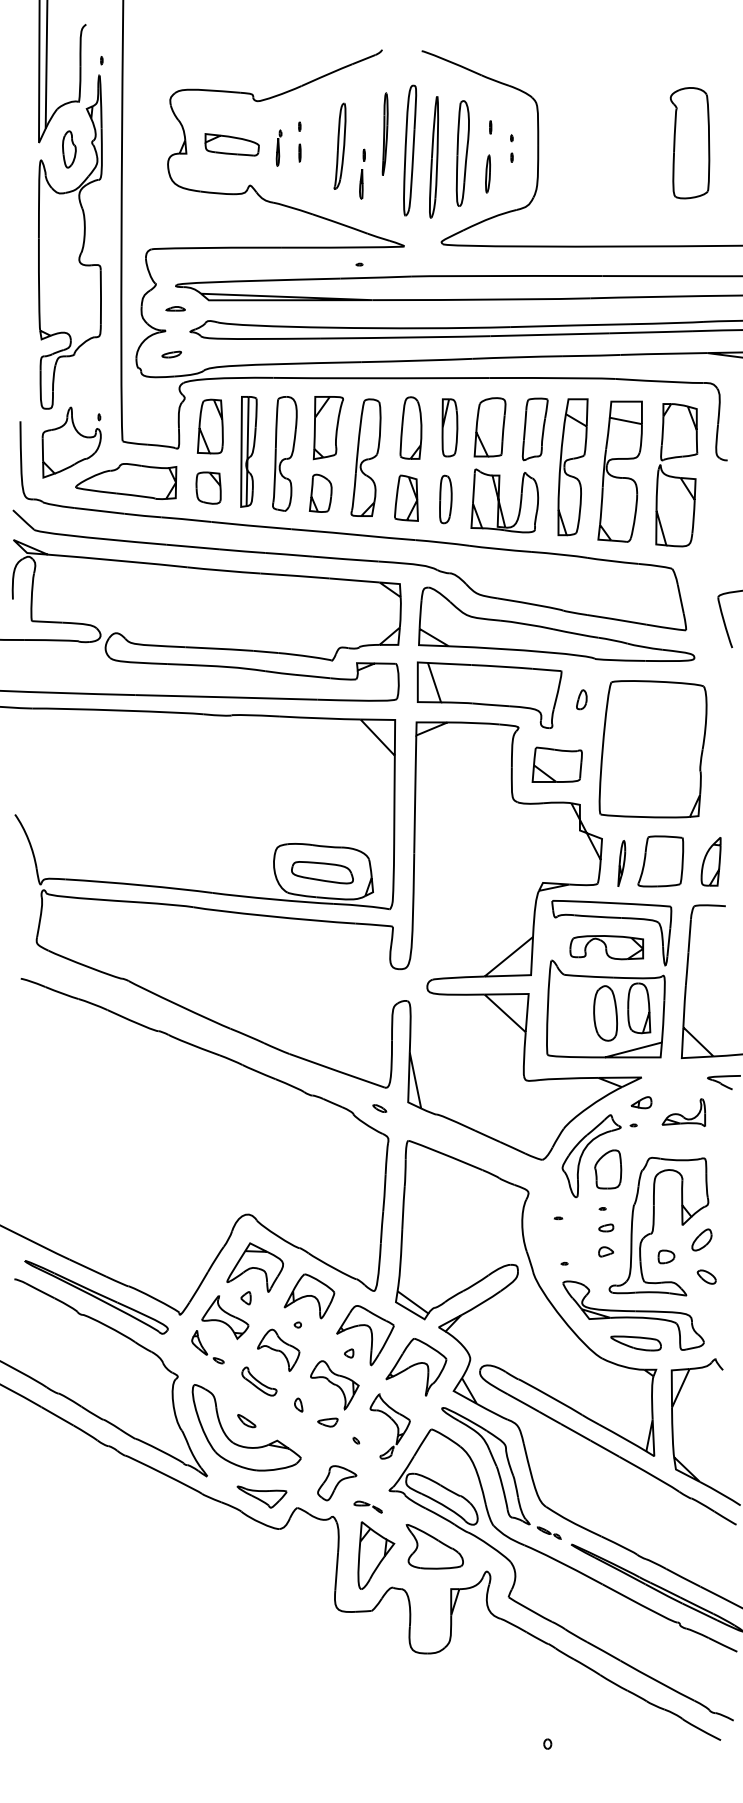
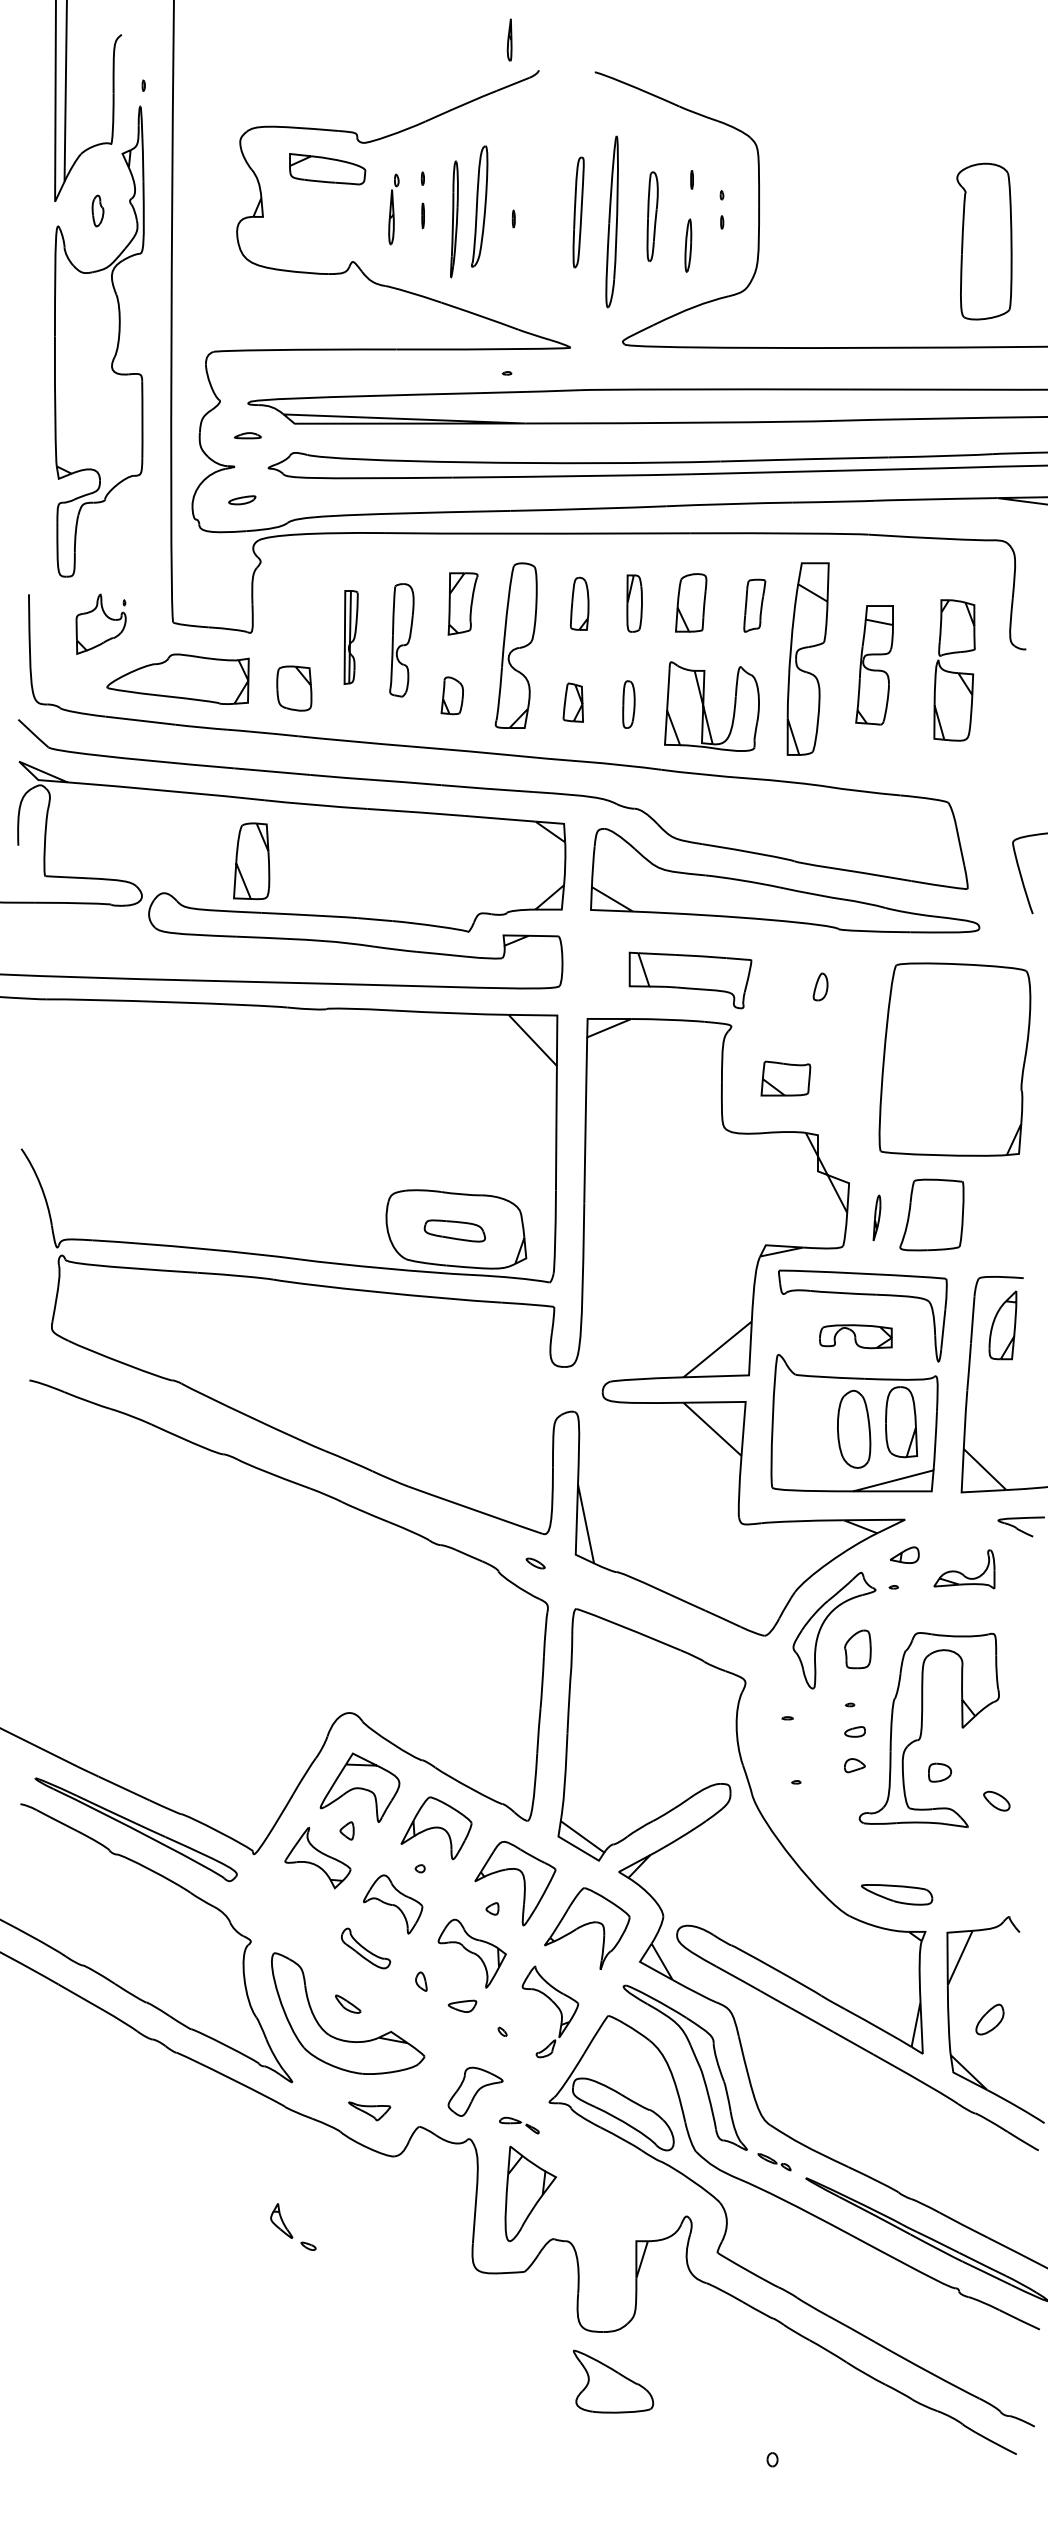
part: (384, 133) -> (453, 218), moved
part: (689, 143) -> (983, 242), moved
part: (231, 144) -> (326, 168), moved
part: (278, 147) -> (392, 208), size x1.4
part: (69, 149) -> (98, 211), size x0.6
part: (410, 150) -> (578, 212), size x0.6
part: (462, 153) -> (652, 216), size x0.6
line: (361, 184) -> (509, 40), moved
part: (210, 426) -> (251, 861), moved
part: (410, 427) -> (578, 603), size x0.6
part: (449, 427) -> (633, 603), size x0.7
part: (489, 427) -> (690, 603), size x0.7
part: (327, 428) -> (461, 604), size x0.7
part: (534, 429) -> (753, 605), size x0.6
part: (71, 442) -> (100, 624), size x0.6
part: (248, 451) -> (350, 636), size x0.6
part: (284, 453) -> (401, 639), size x0.7
part: (619, 471) -> (873, 665), size x0.6
part: (676, 475) -> (954, 670), size x0.7
part: (320, 492) -> (452, 694), size x0.7
part: (406, 497) -> (573, 701), size x0.6
part: (445, 499) -> (628, 704), size x0.7
part: (489, 694) -> (690, 979), size x0.6
part: (652, 749) -> (954, 1059), moved
part: (556, 764) -> (784, 1078), size x0.7
part: (710, 861) -> (1002, 1325), moved
part: (621, 863) -> (876, 1217), size x0.7
part: (322, 872) -> (454, 1230), size x0.7
part: (606, 947) -> (855, 1336), size x0.7
part: (608, 1169) -> (858, 1649), size x0.7
part: (701, 1239) -> (989, 2018), moved
part: (633, 1315) -> (893, 1855), removed
part: (207, 1347) -> (292, 2227), moved
part: (261, 1496) -> (368, 2110), size x0.6
part: (434, 1546) -> (612, 2381), moved

